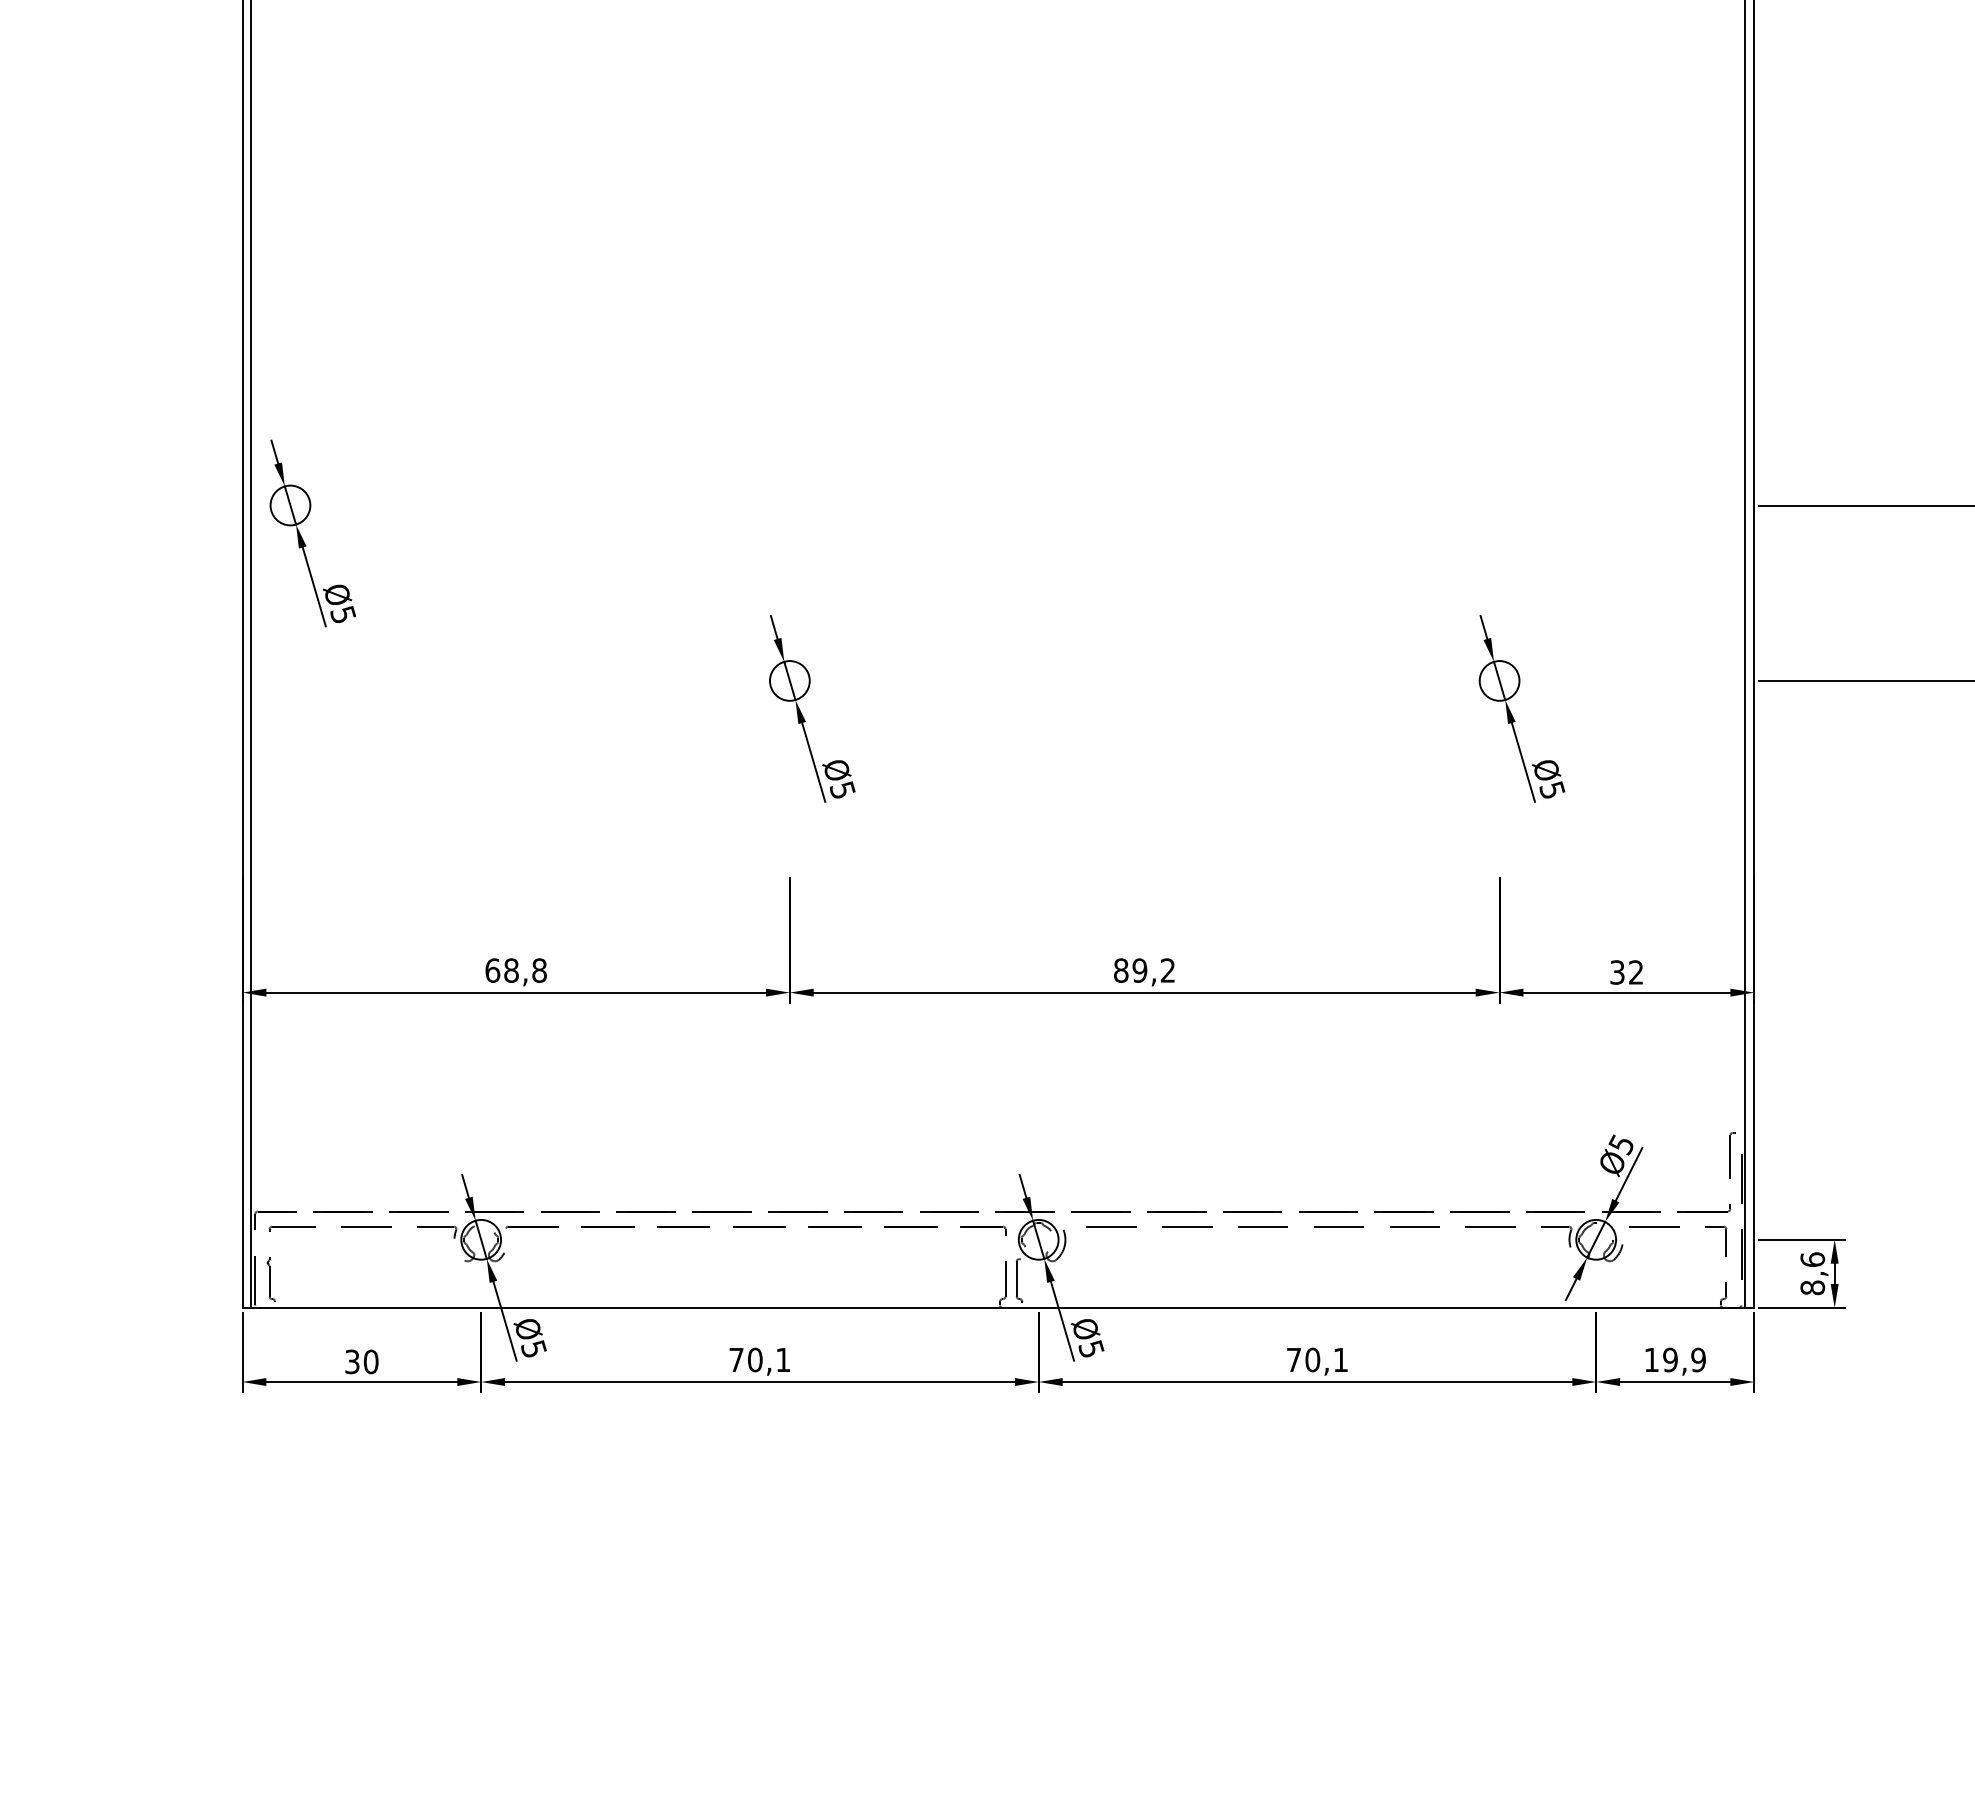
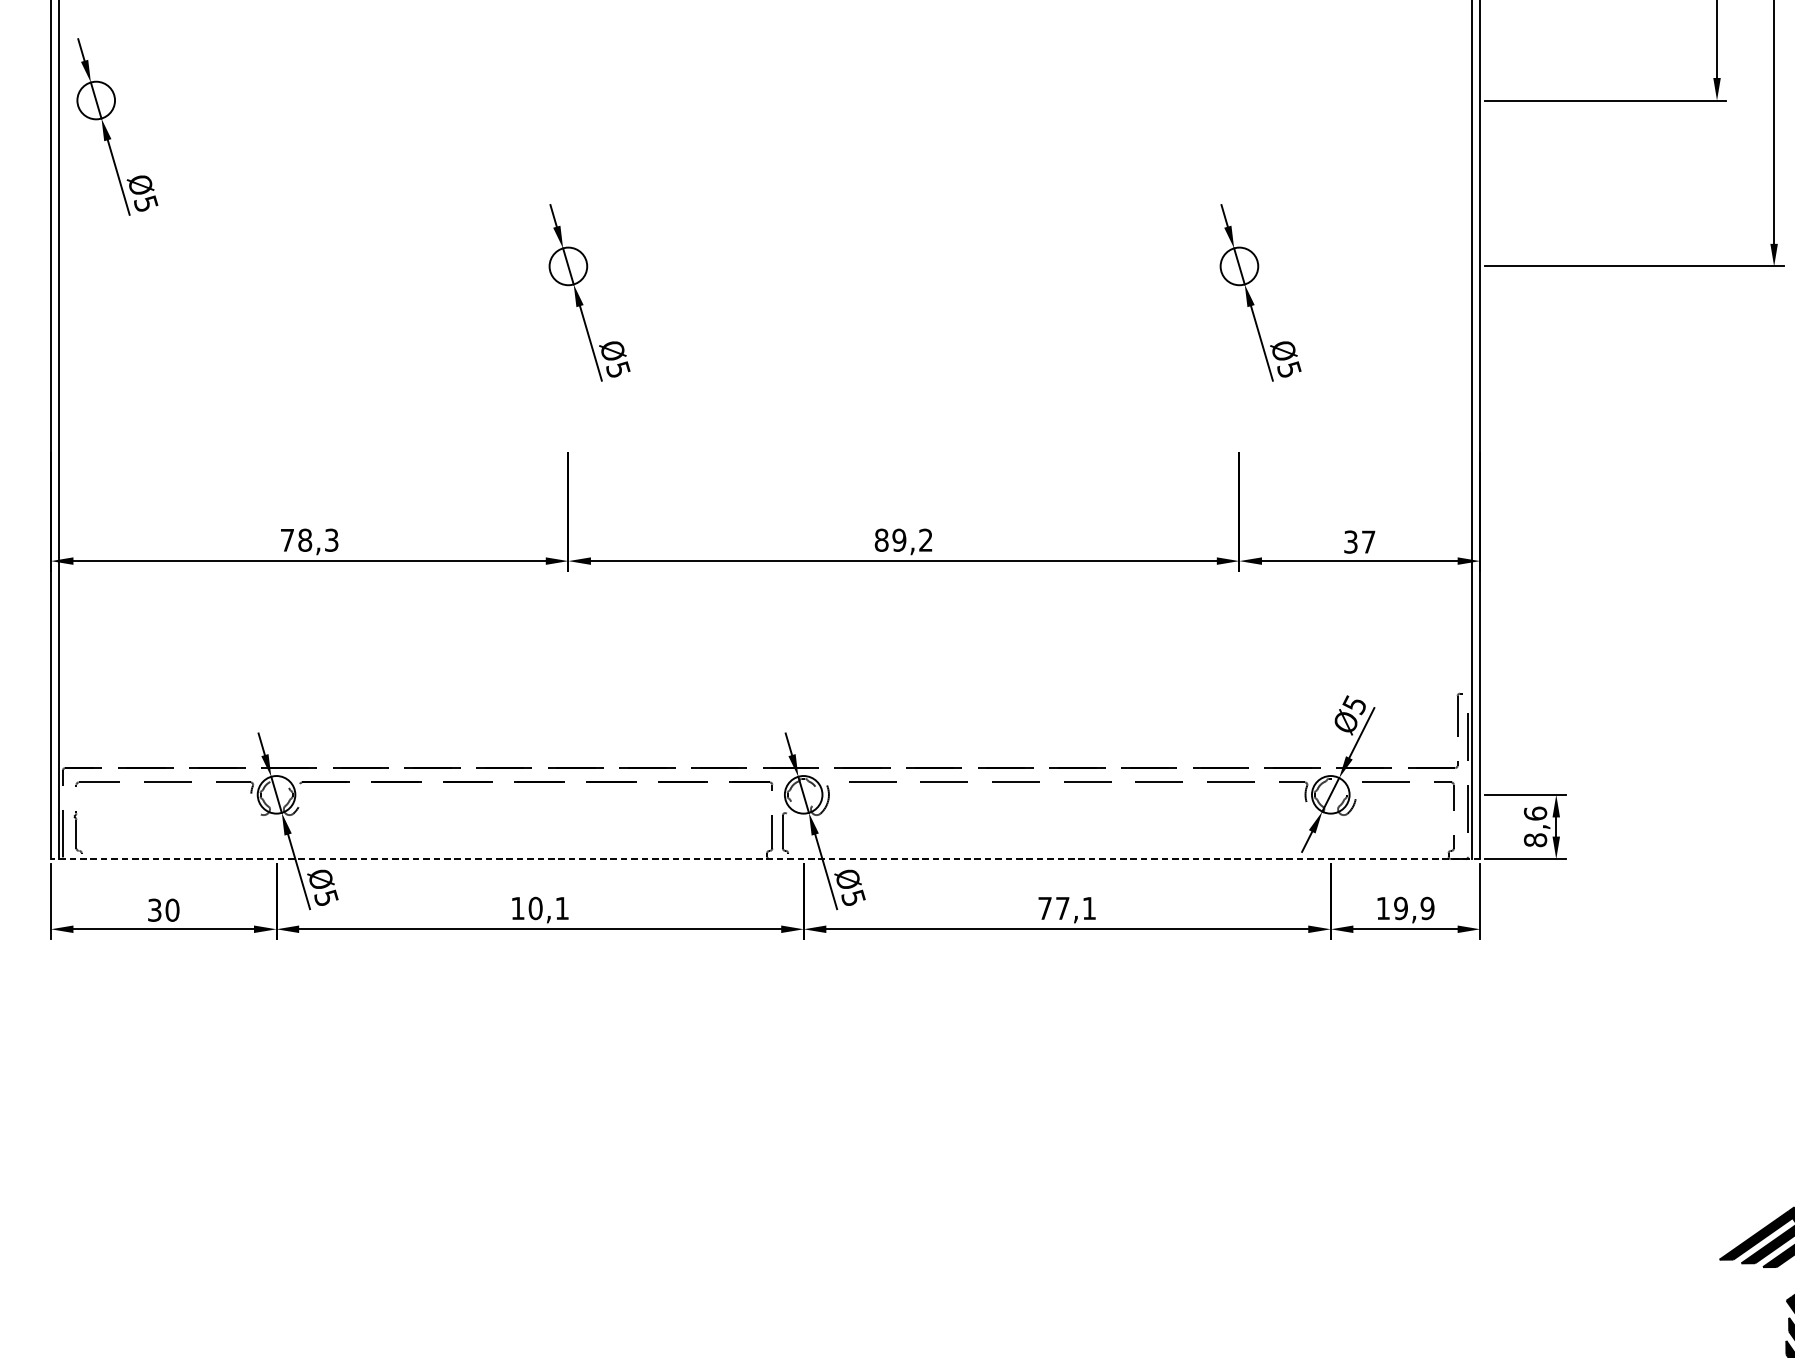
text: (515, 970) -> (308, 540), 68,8 -> 78,3
text: (1636, 972) -> (1368, 542), 32 -> 37
line: (998, 1307) -> (765, 858), solid -> dashed
text: (736, 1359) -> (517, 907), 70,1 -> 10,1
text: (1312, 1359) -> (1062, 907), 70,1 -> 77,1

